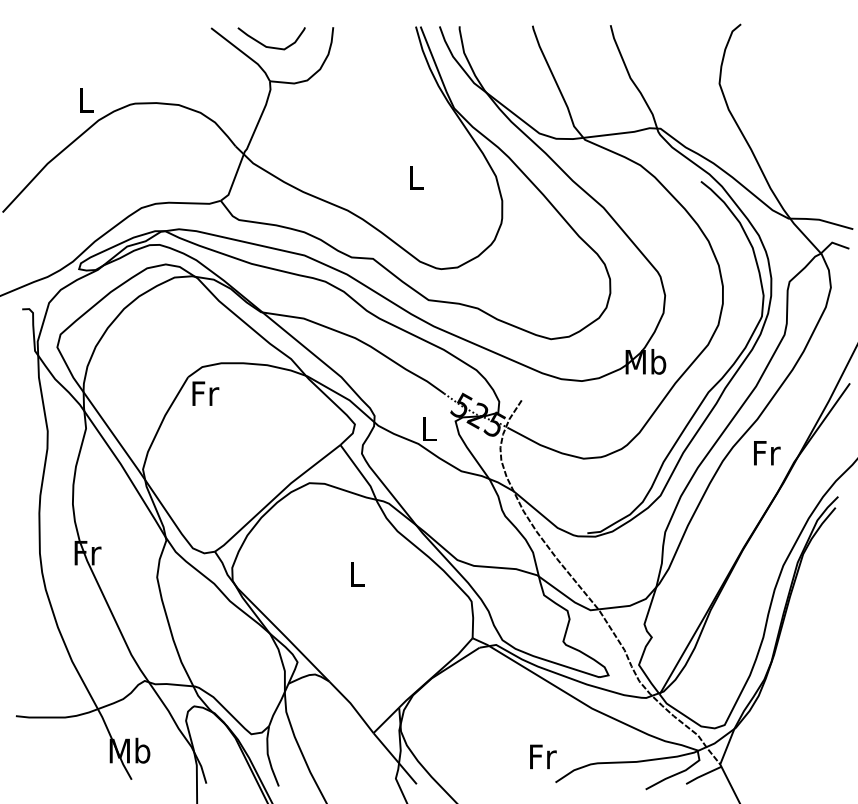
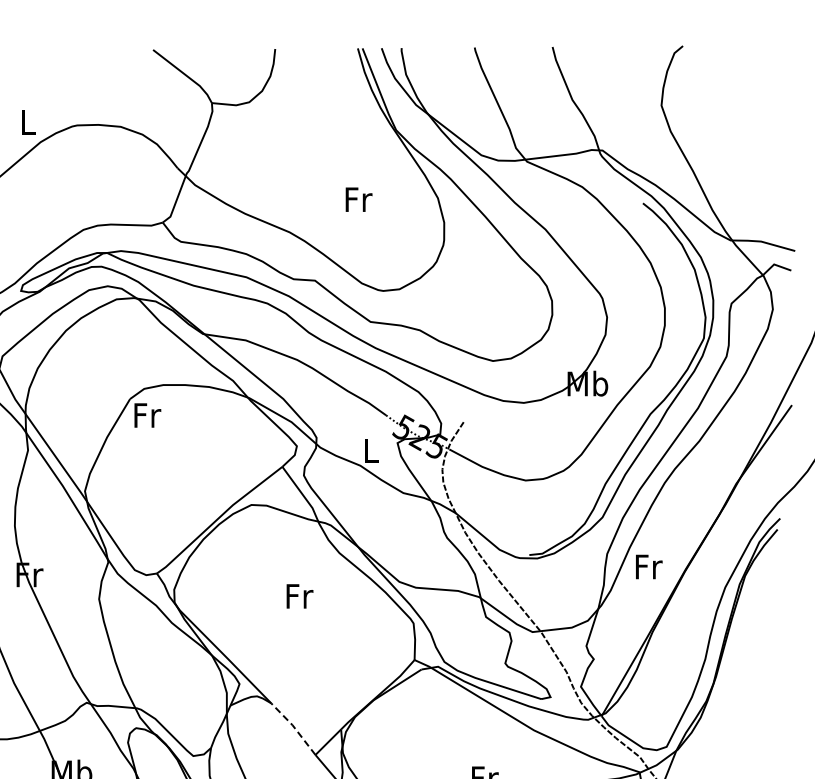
curve: (271, 46) -> (213, 68), removed
text: (416, 177) -> (358, 199), L -> Fr
text: (767, 453) -> (649, 567), moved
text: (357, 574) -> (299, 596), L -> Fr
line: (352, 705) -> (294, 727), solid -> dashed

